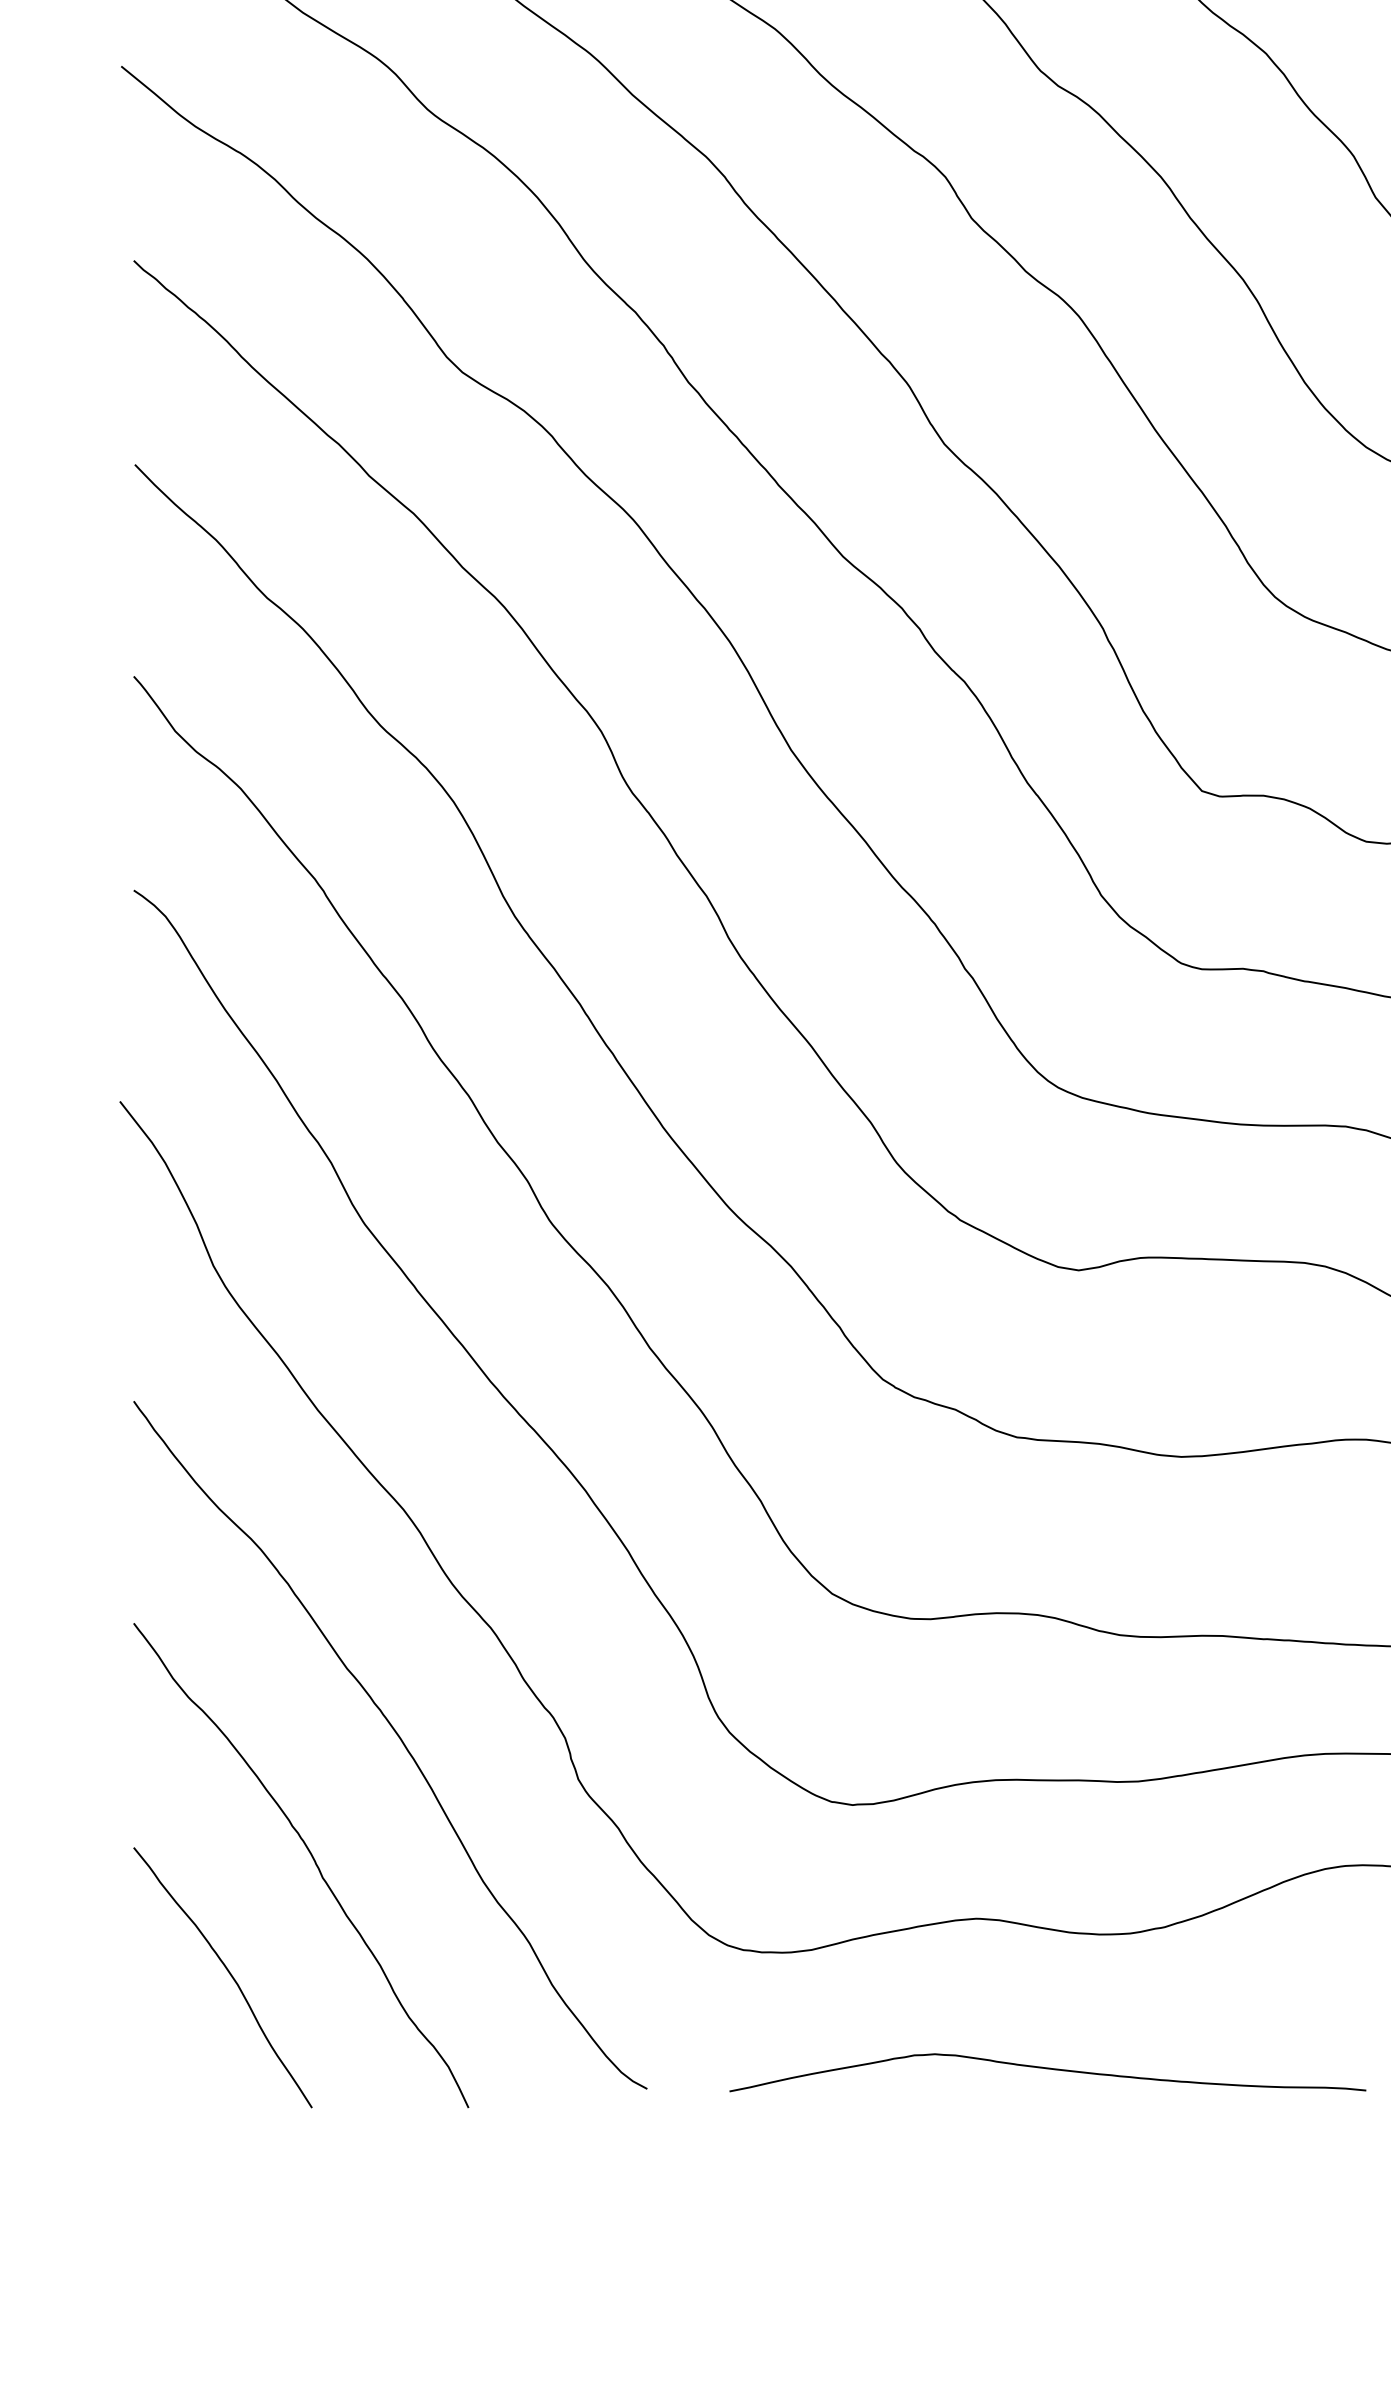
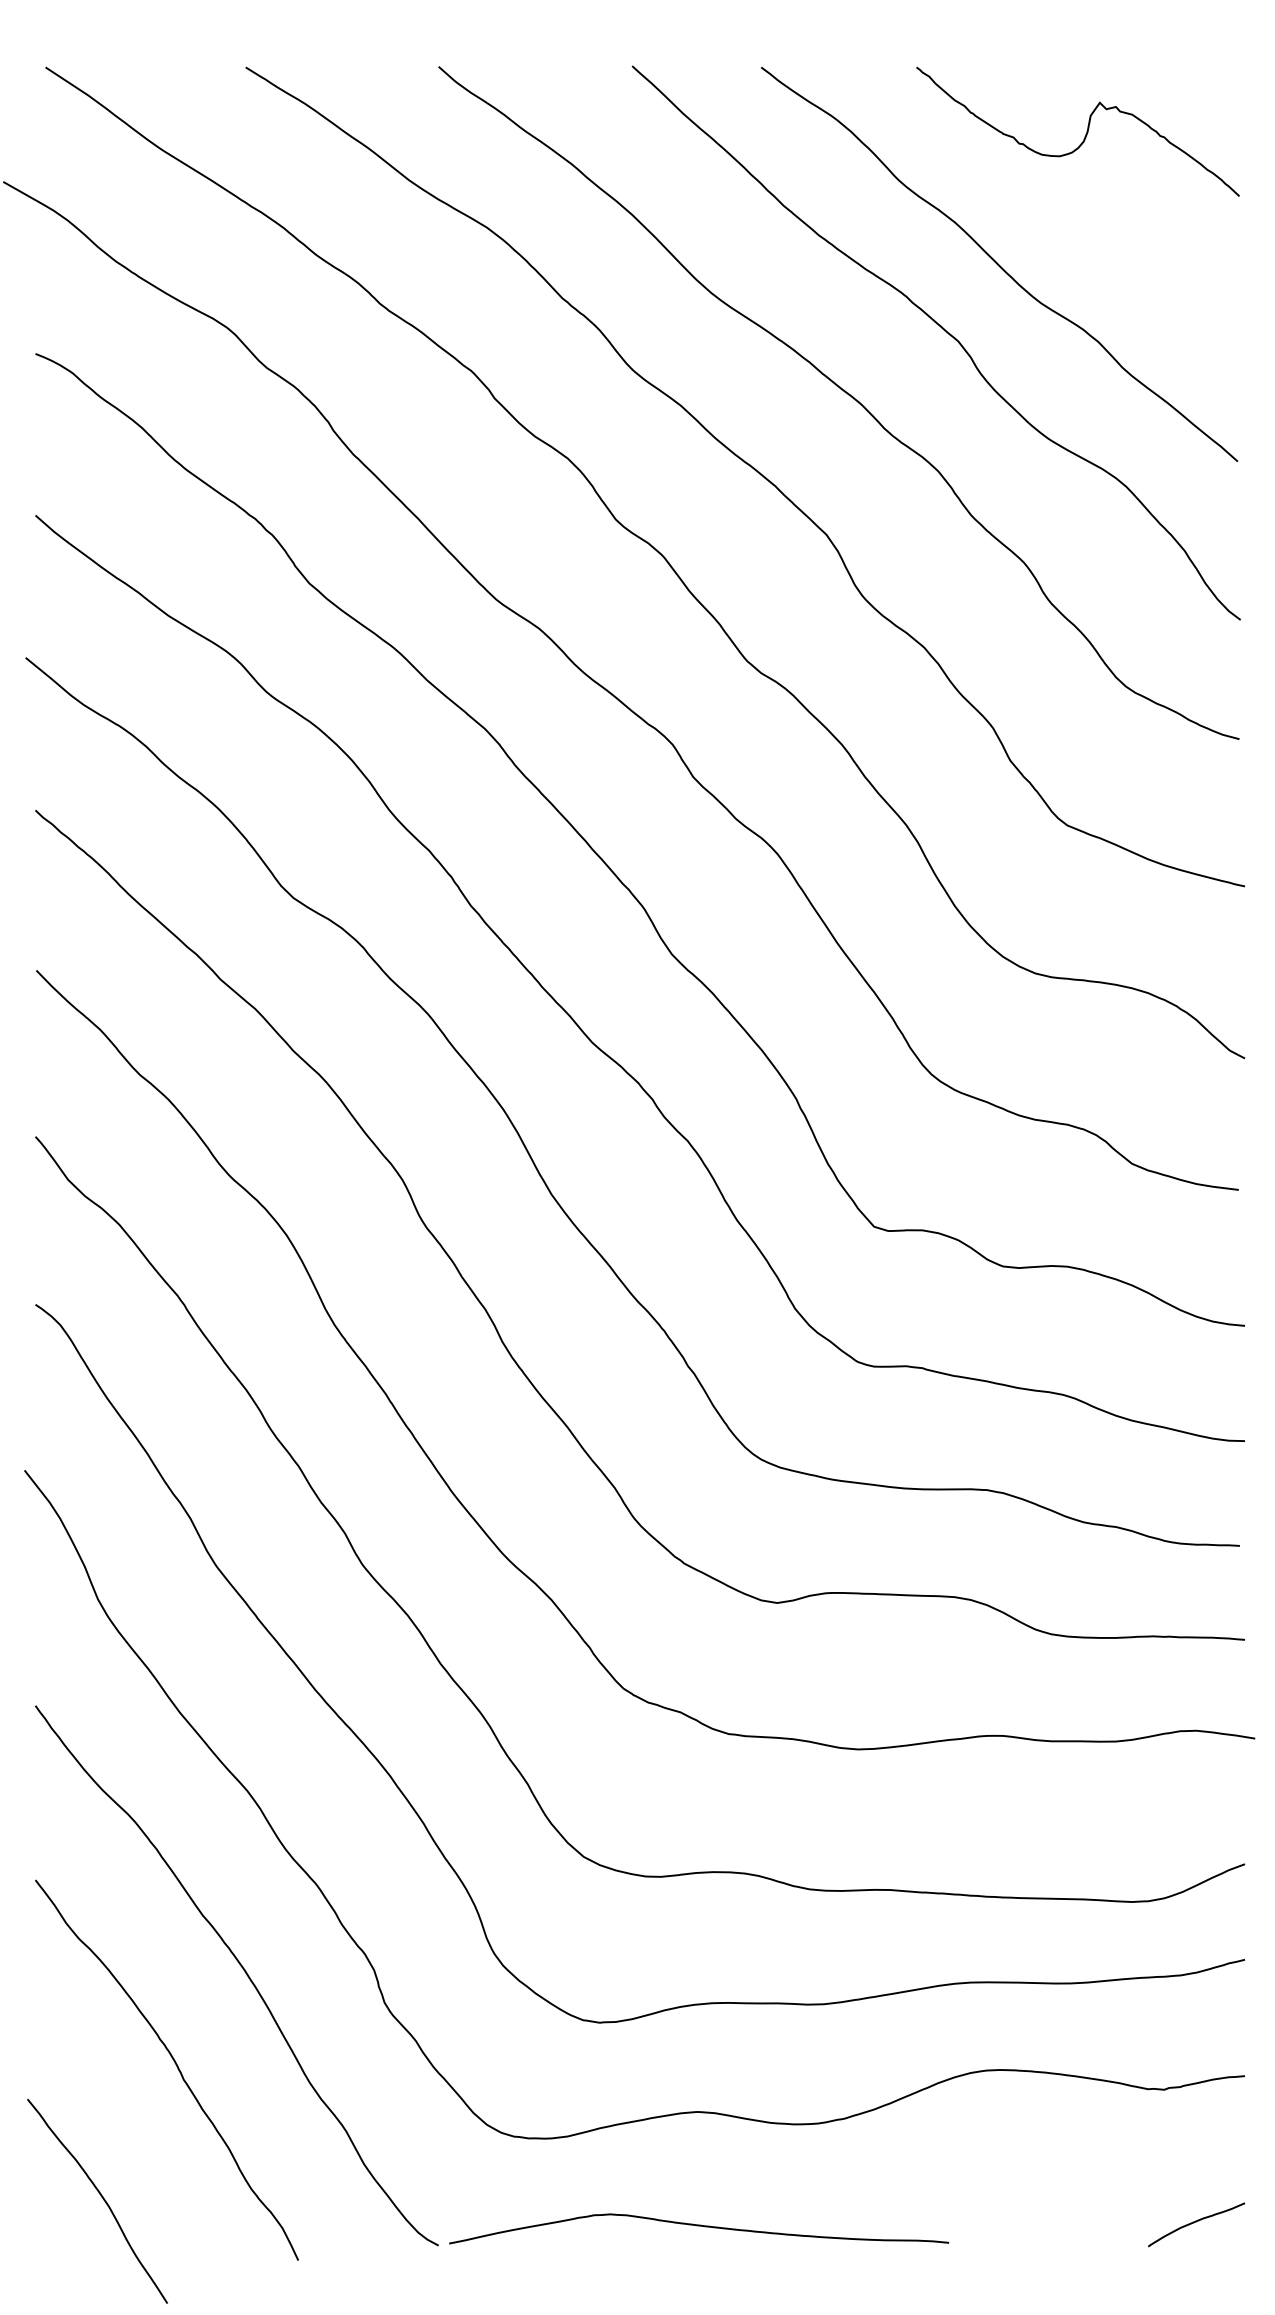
curve: (228, 1972) -> (101, 2197), moved
curve: (1048, 2069) -> (699, 2226), moved

